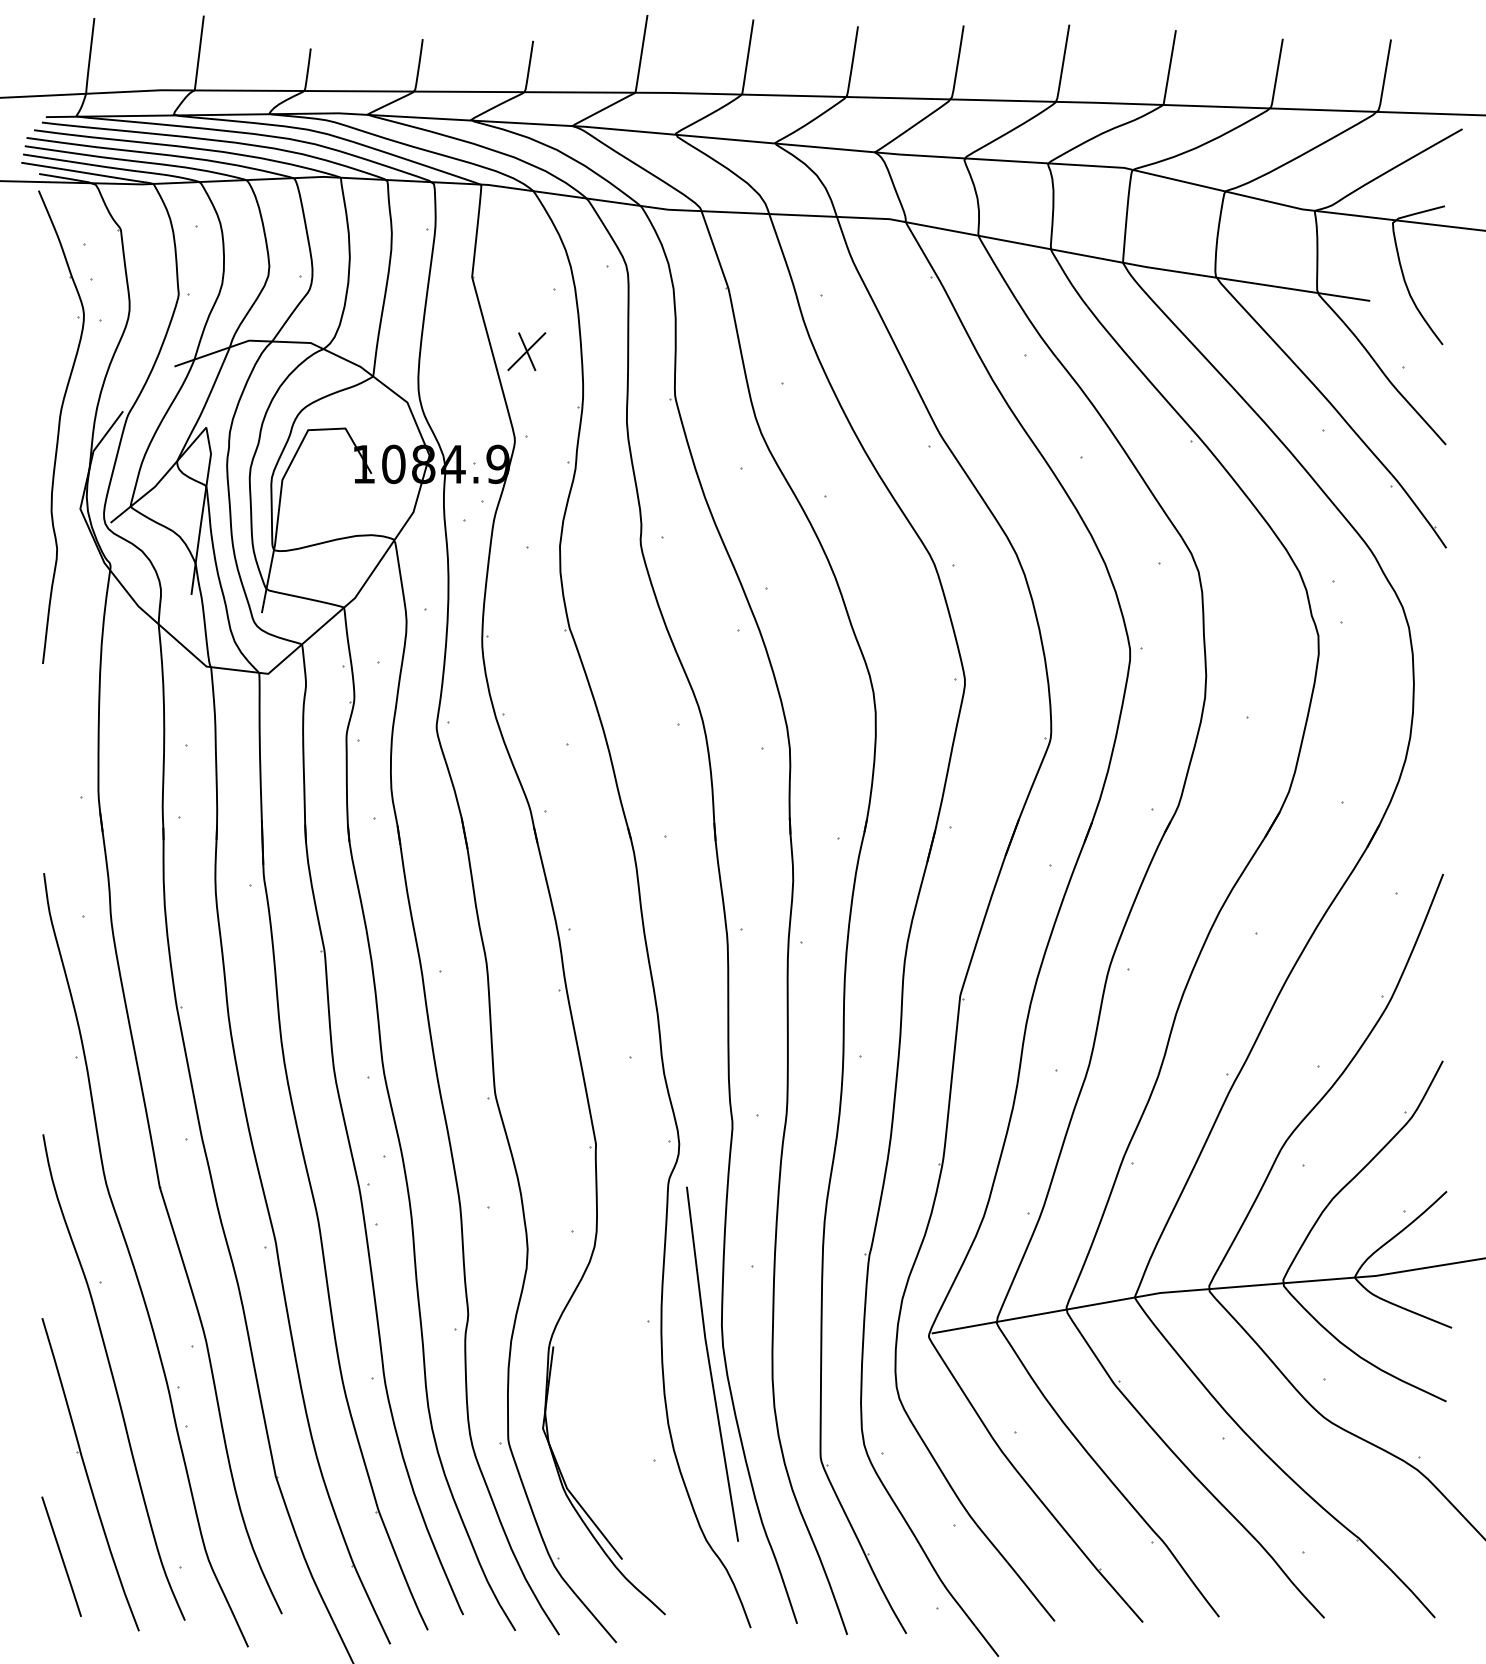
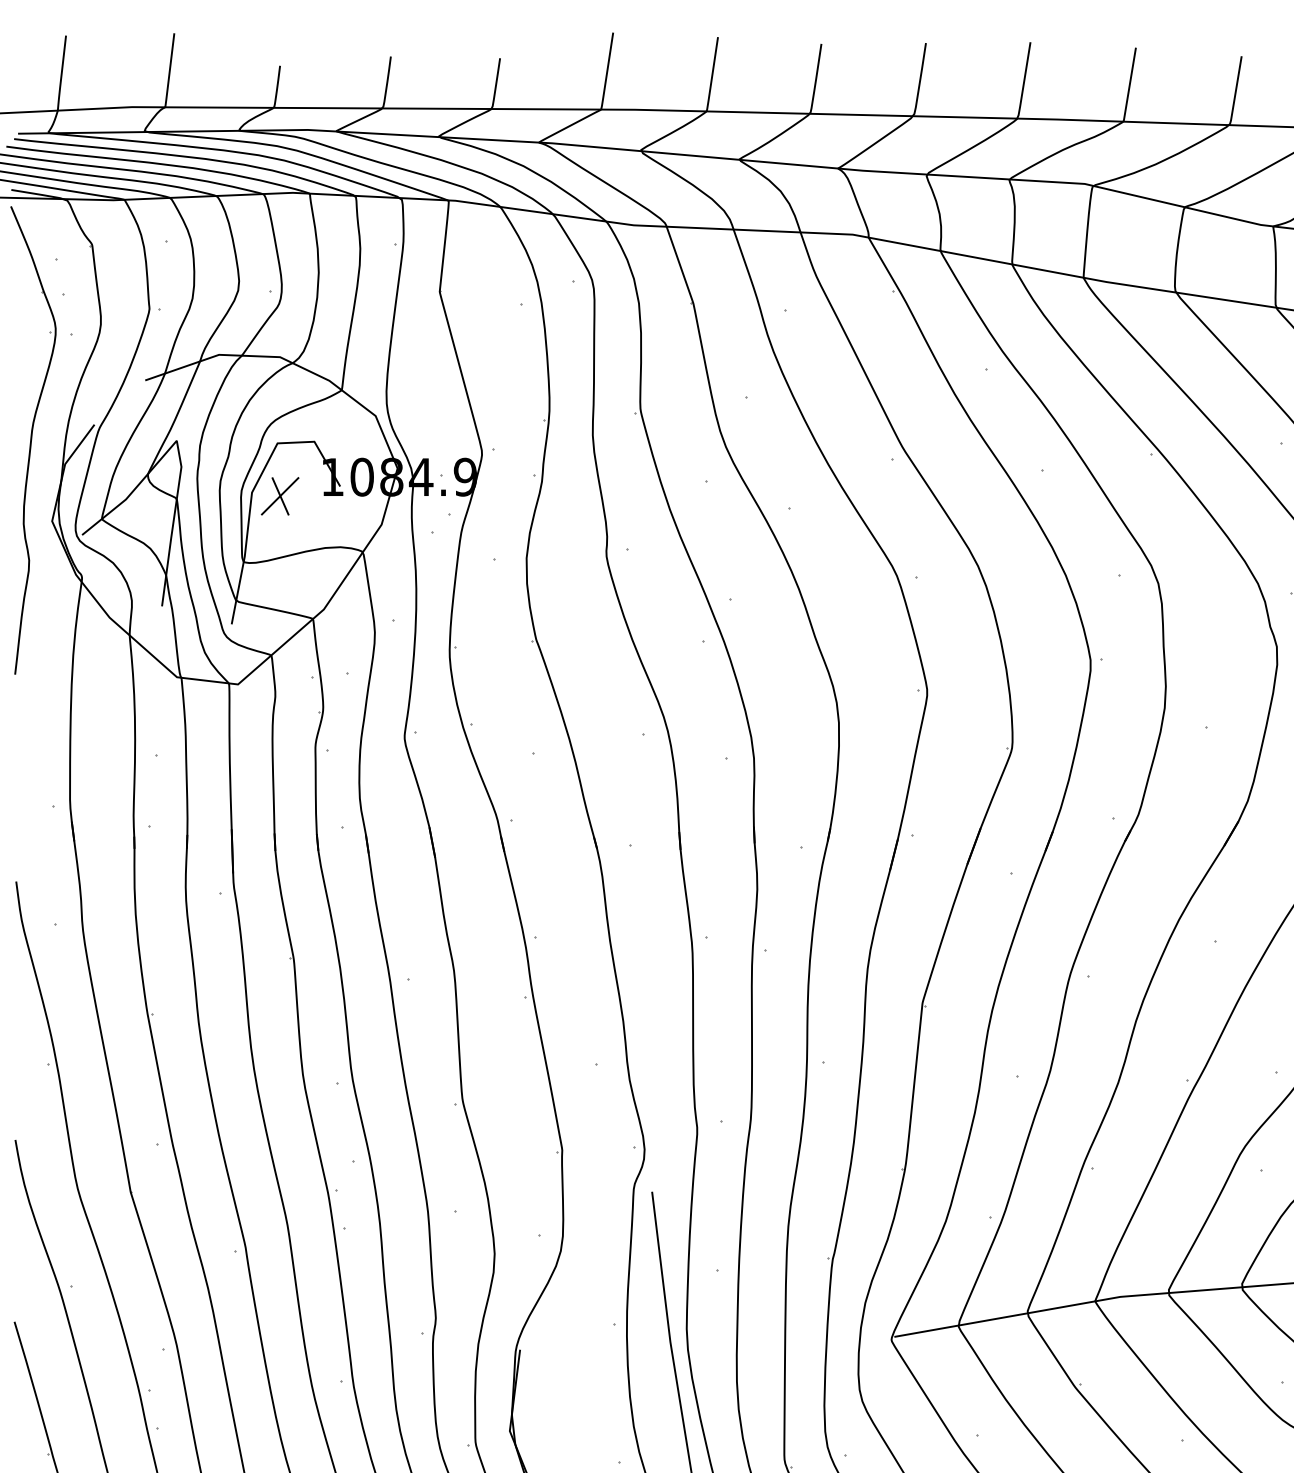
part: (526, 351) -> (279, 496), moved

